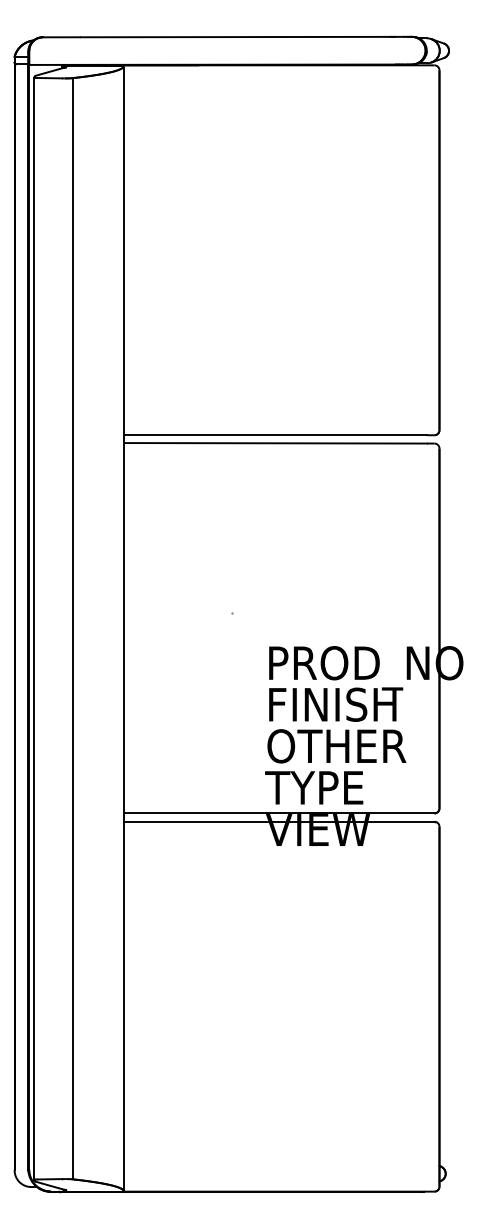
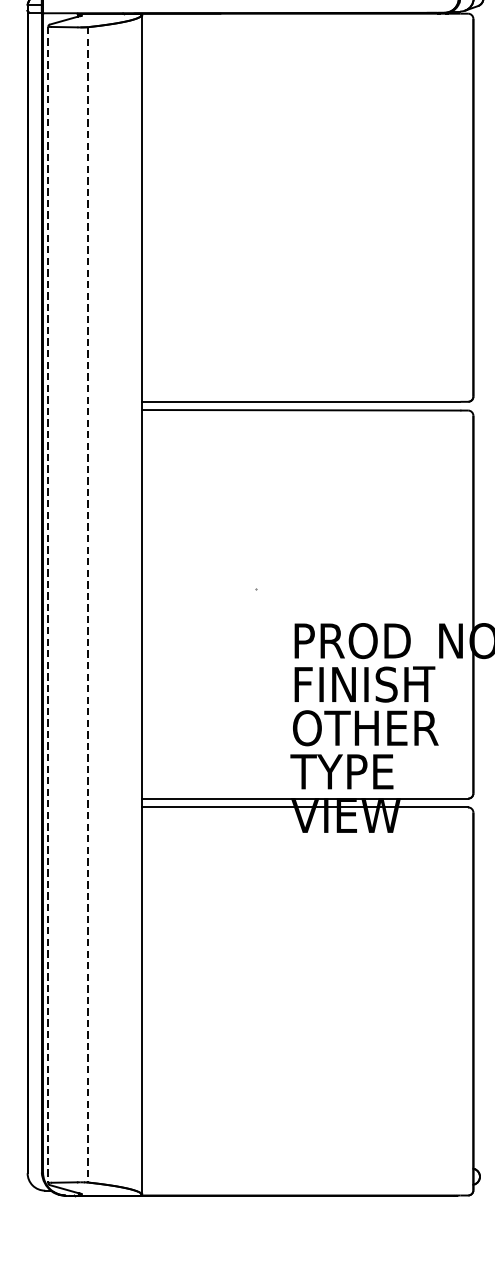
line: (34, 628) -> (48, 604), solid -> dashed
line: (72, 628) -> (88, 604), solid -> dashed

